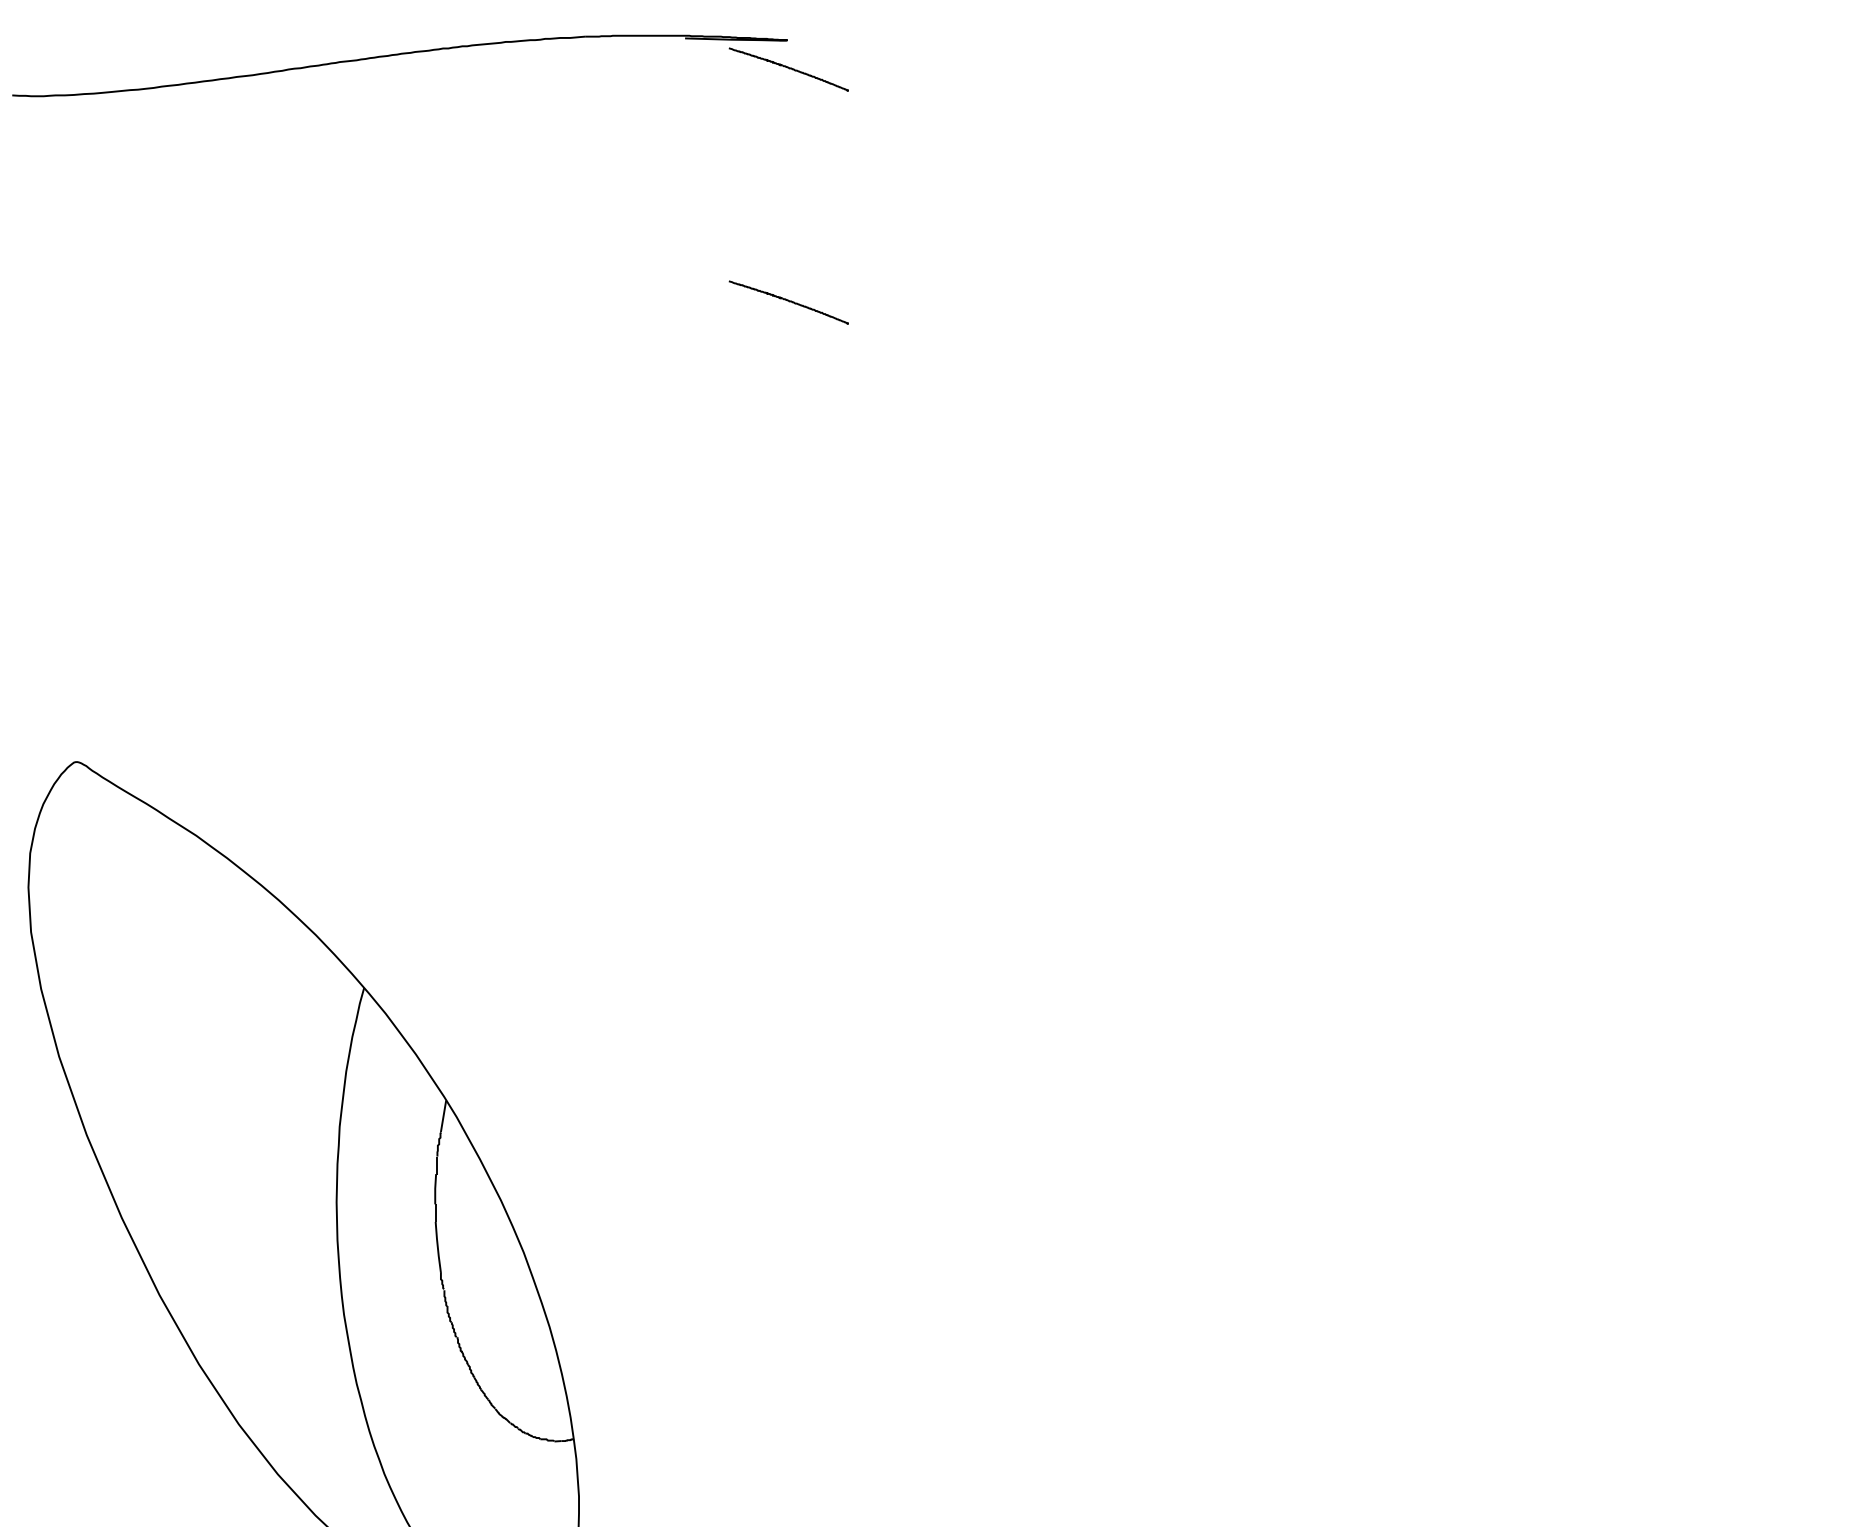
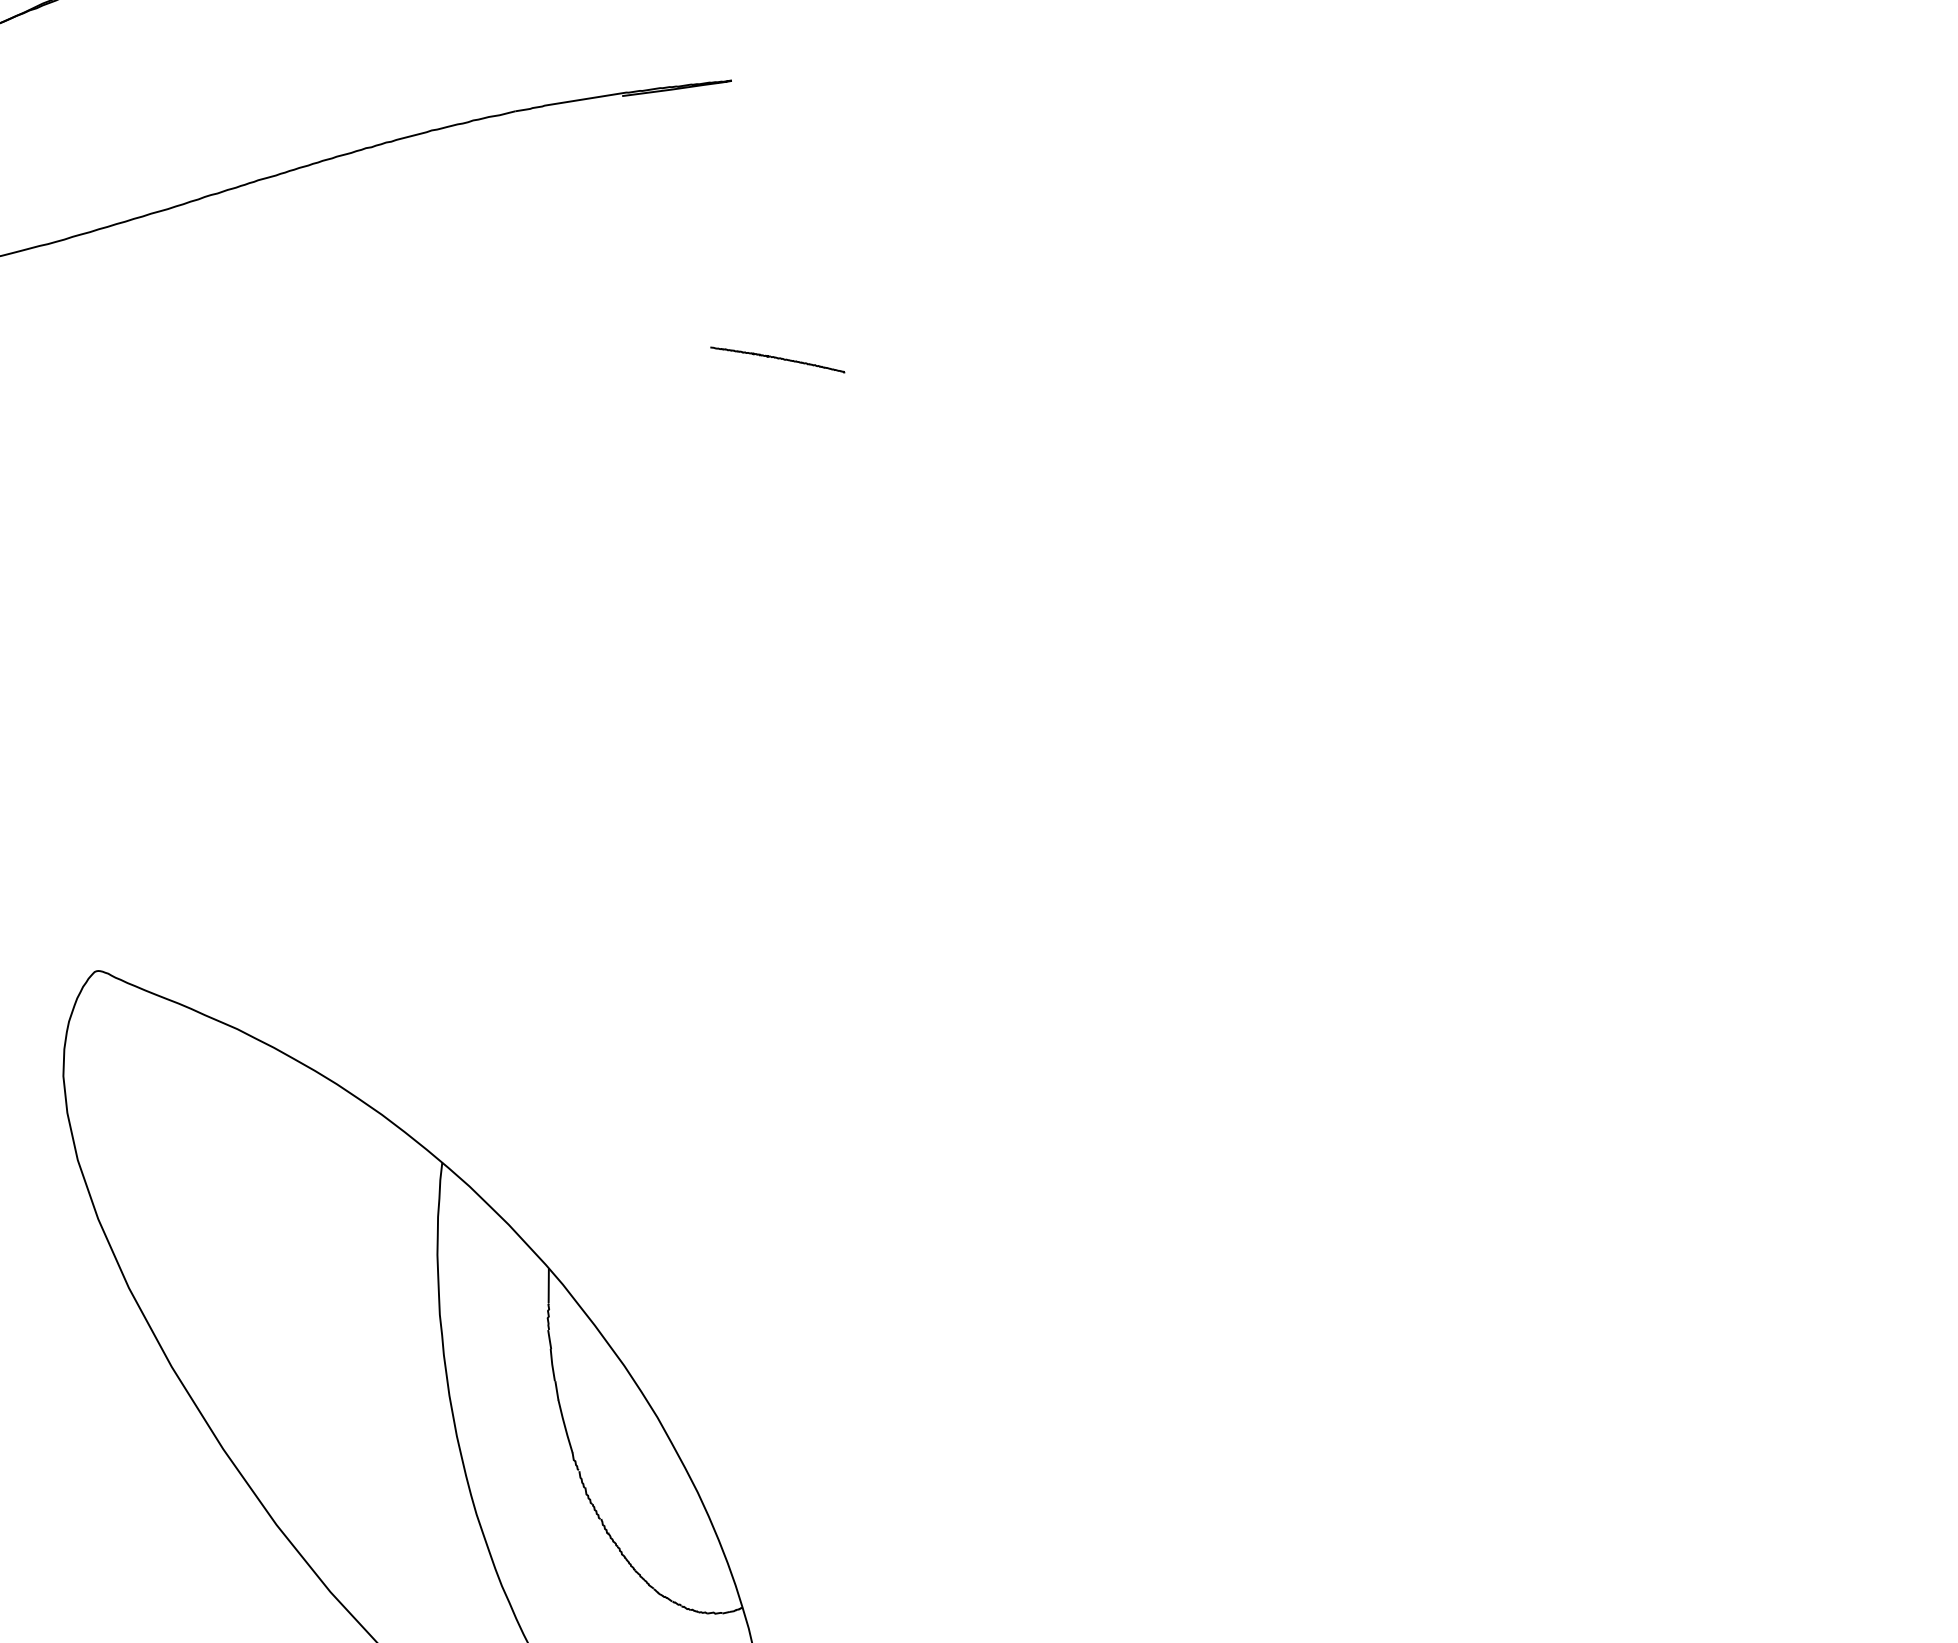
part: (788, 69) -> (737, 111), removed

